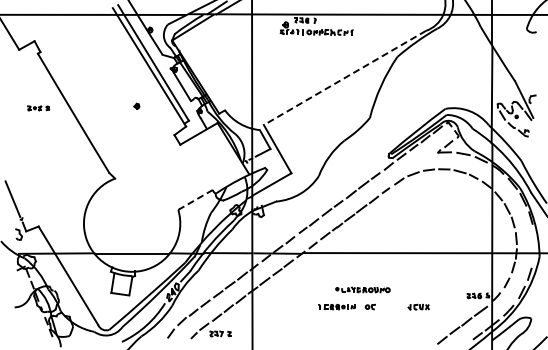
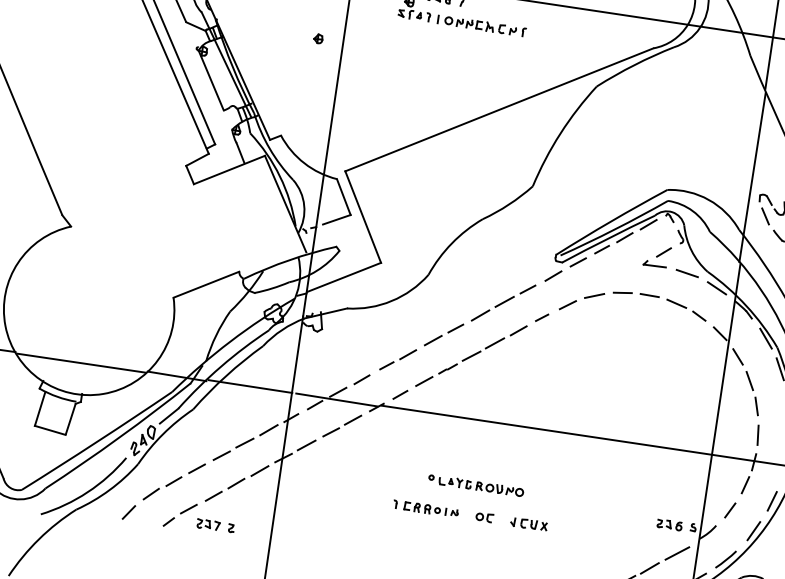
line: (344, 77) -> (498, 108), dashed -> solid
part: (136, 105) -> (317, 37), moved
line: (195, 199) -> (206, 283), dashed -> solid
part: (418, 306) -> (528, 522), moved

